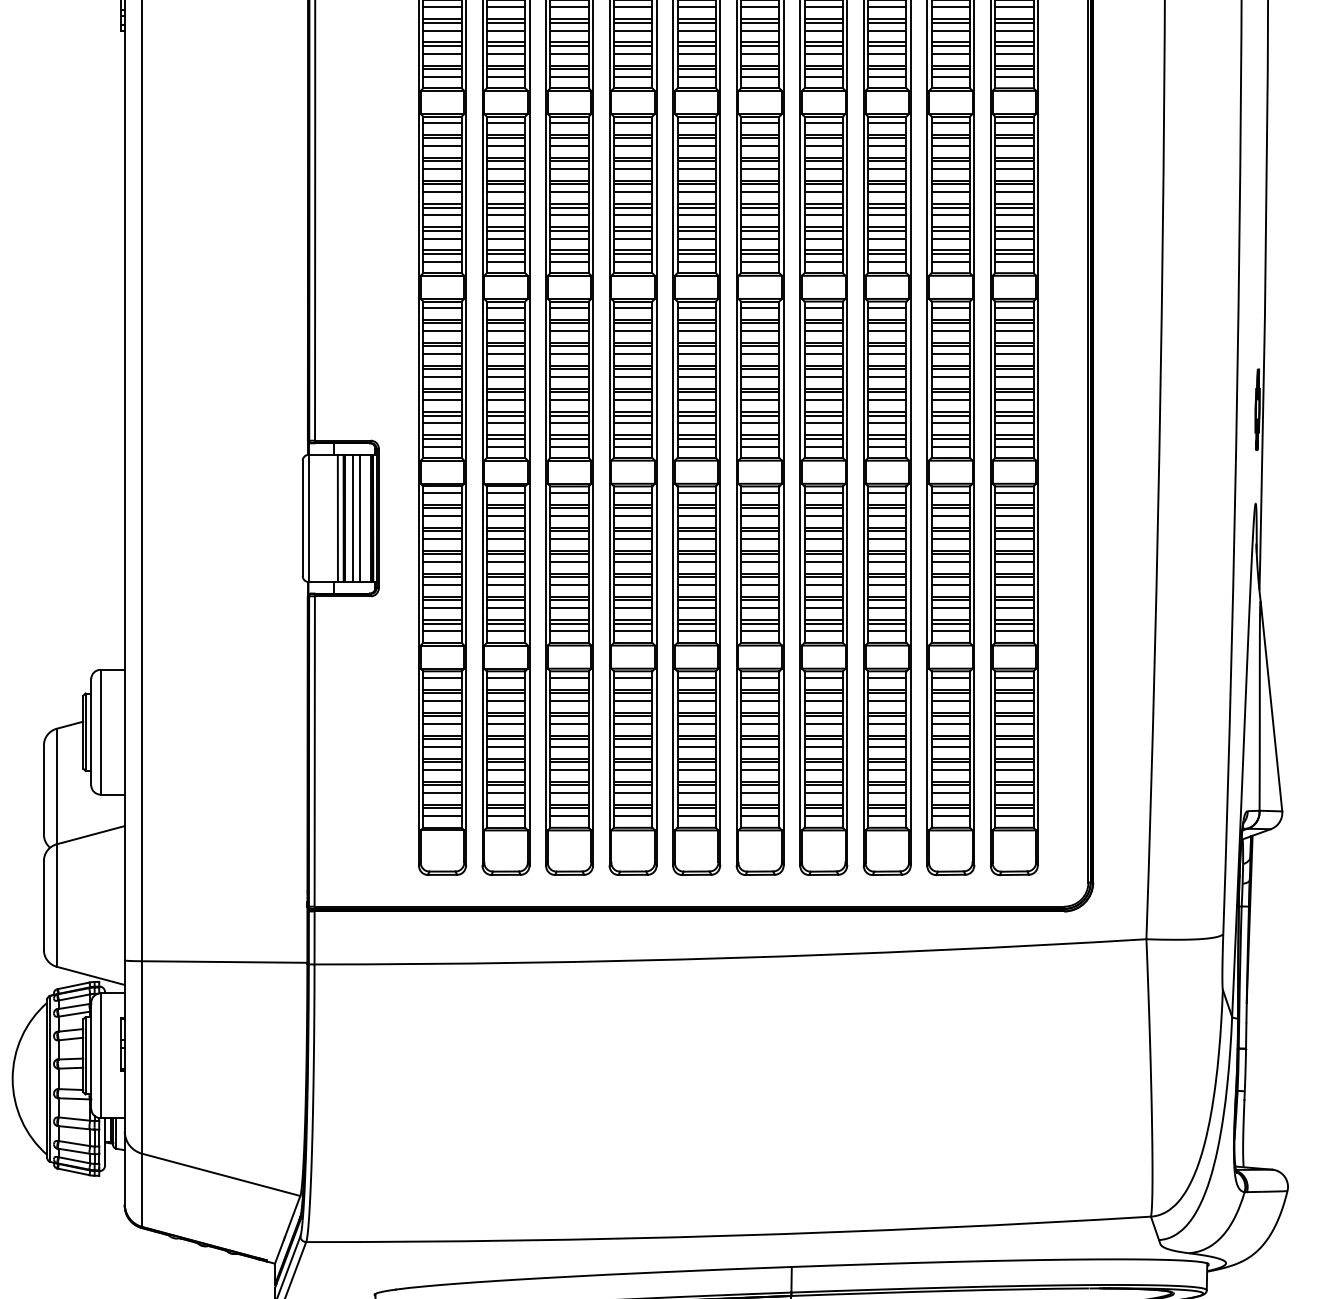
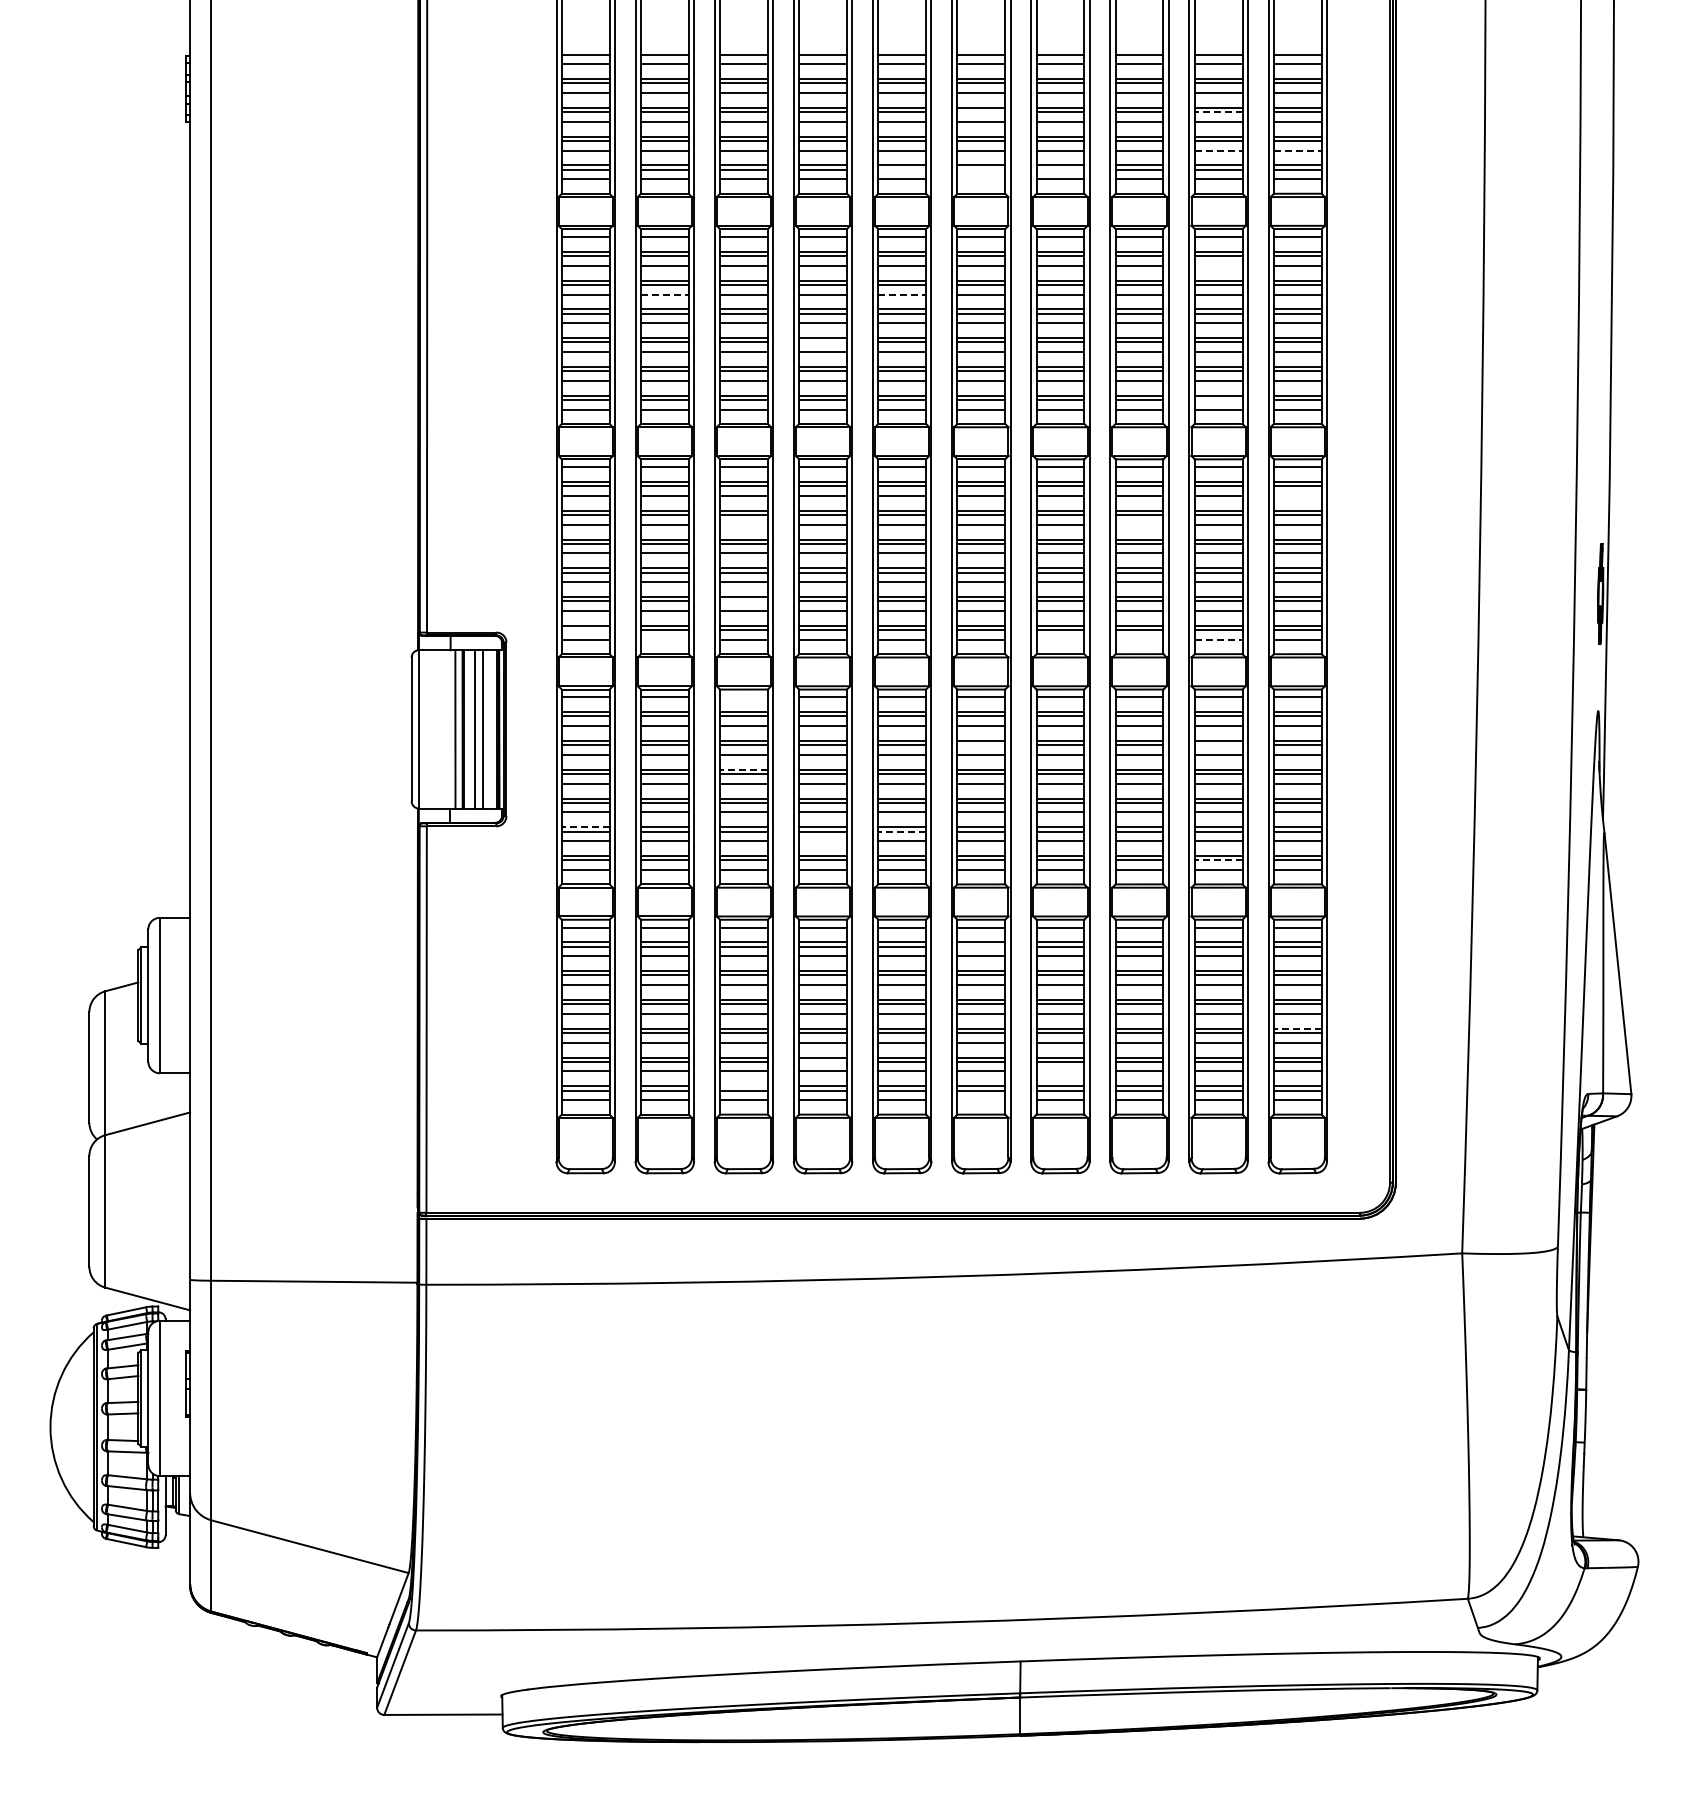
line: (760, 23) -> (981, 112), removed
line: (950, 23) -> (1218, 112), solid -> dashed
line: (950, 53) -> (1218, 150), solid -> dashed
line: (1014, 53) -> (1297, 150), solid -> dashed
line: (696, 68) -> (902, 169), removed
line: (760, 68) -> (981, 169), removed
line: (823, 68) -> (1060, 169), removed
line: (760, 76) -> (981, 179), removed
line: (950, 145) -> (1218, 265), removed
line: (505, 169) -> (664, 294), solid -> dashed
line: (696, 169) -> (902, 294), solid -> dashed
line: (632, 207) -> (822, 342), removed
line: (950, 253) -> (1218, 399), removed
line: (1014, 330) -> (1297, 495), removed
line: (569, 353) -> (743, 524), removed
line: (887, 353) -> (1139, 524), removed
line: (569, 415) -> (743, 601), removed
line: (442, 439) -> (585, 630), removed
line: (505, 446) -> (664, 639), removed
line: (823, 446) -> (1060, 639), removed
line: (887, 446) -> (1139, 639), removed
line: (950, 446) -> (1218, 639), solid -> dashed
line: (569, 492) -> (743, 697), removed
line: (760, 531) -> (981, 745), removed
line: (950, 531) -> (1218, 745), removed
line: (569, 550) -> (743, 769), solid -> dashed
line: (442, 597) -> (585, 827), solid -> dashed
line: (696, 600) -> (902, 831), solid -> dashed
line: (632, 608) -> (822, 841), removed
line: (950, 623) -> (1218, 860), solid -> dashed
line: (760, 692) -> (981, 946), removed
line: (1014, 758) -> (1297, 1028), solid -> dashed
line: (632, 785) -> (822, 1061), removed
line: (823, 793) -> (1060, 1071), removed
line: (569, 805) -> (743, 1086), removed
line: (760, 816) -> (981, 1100), removed

